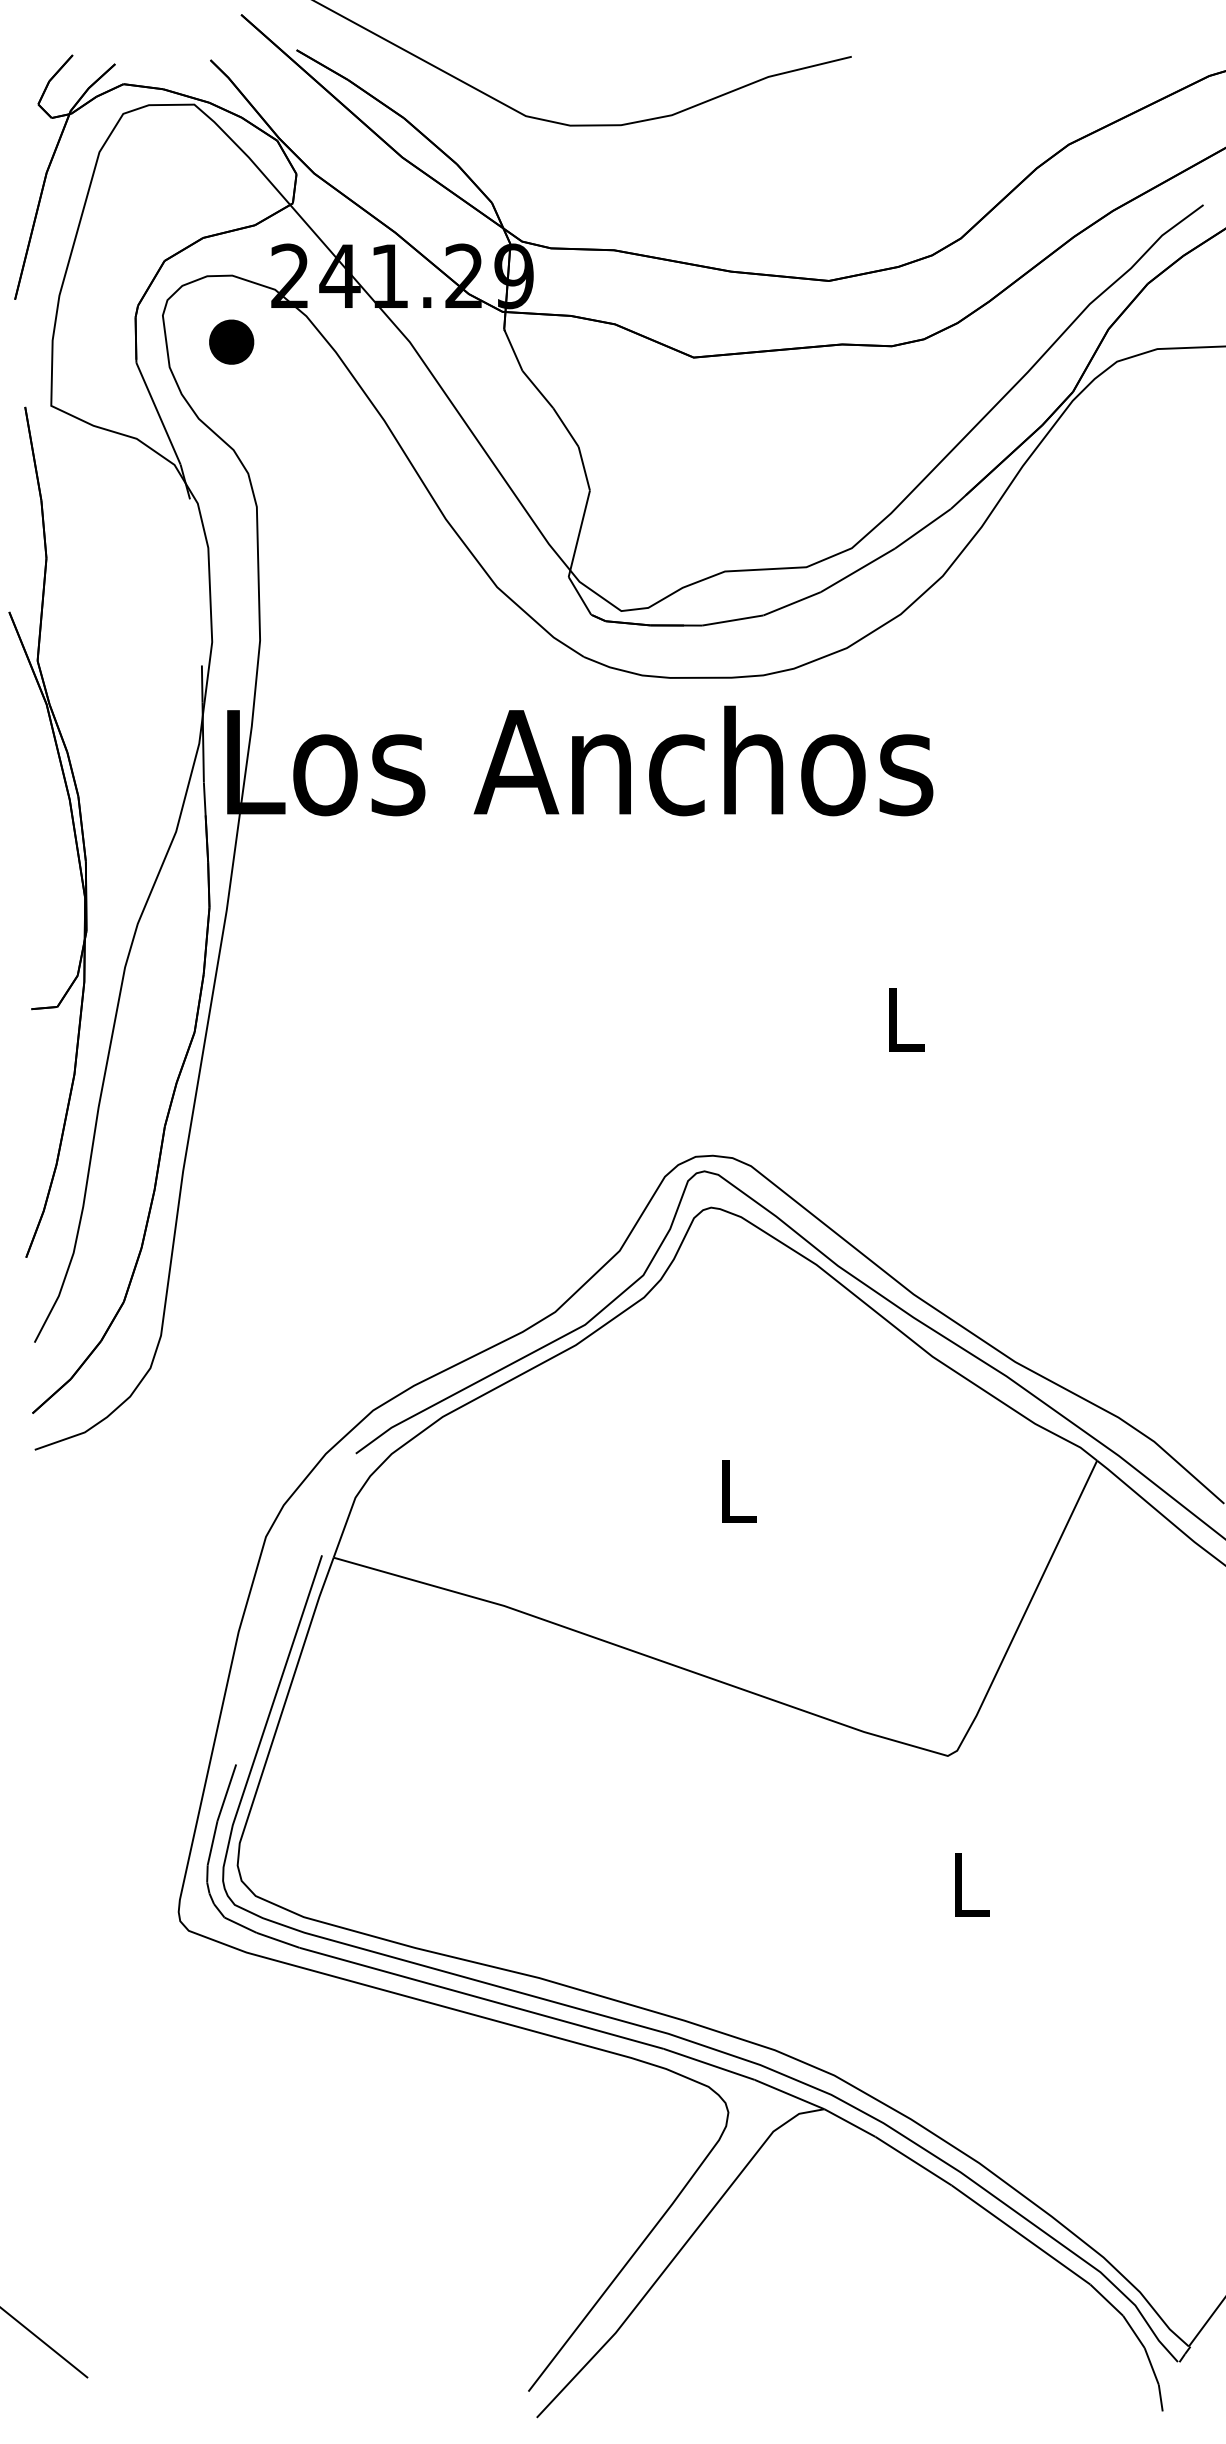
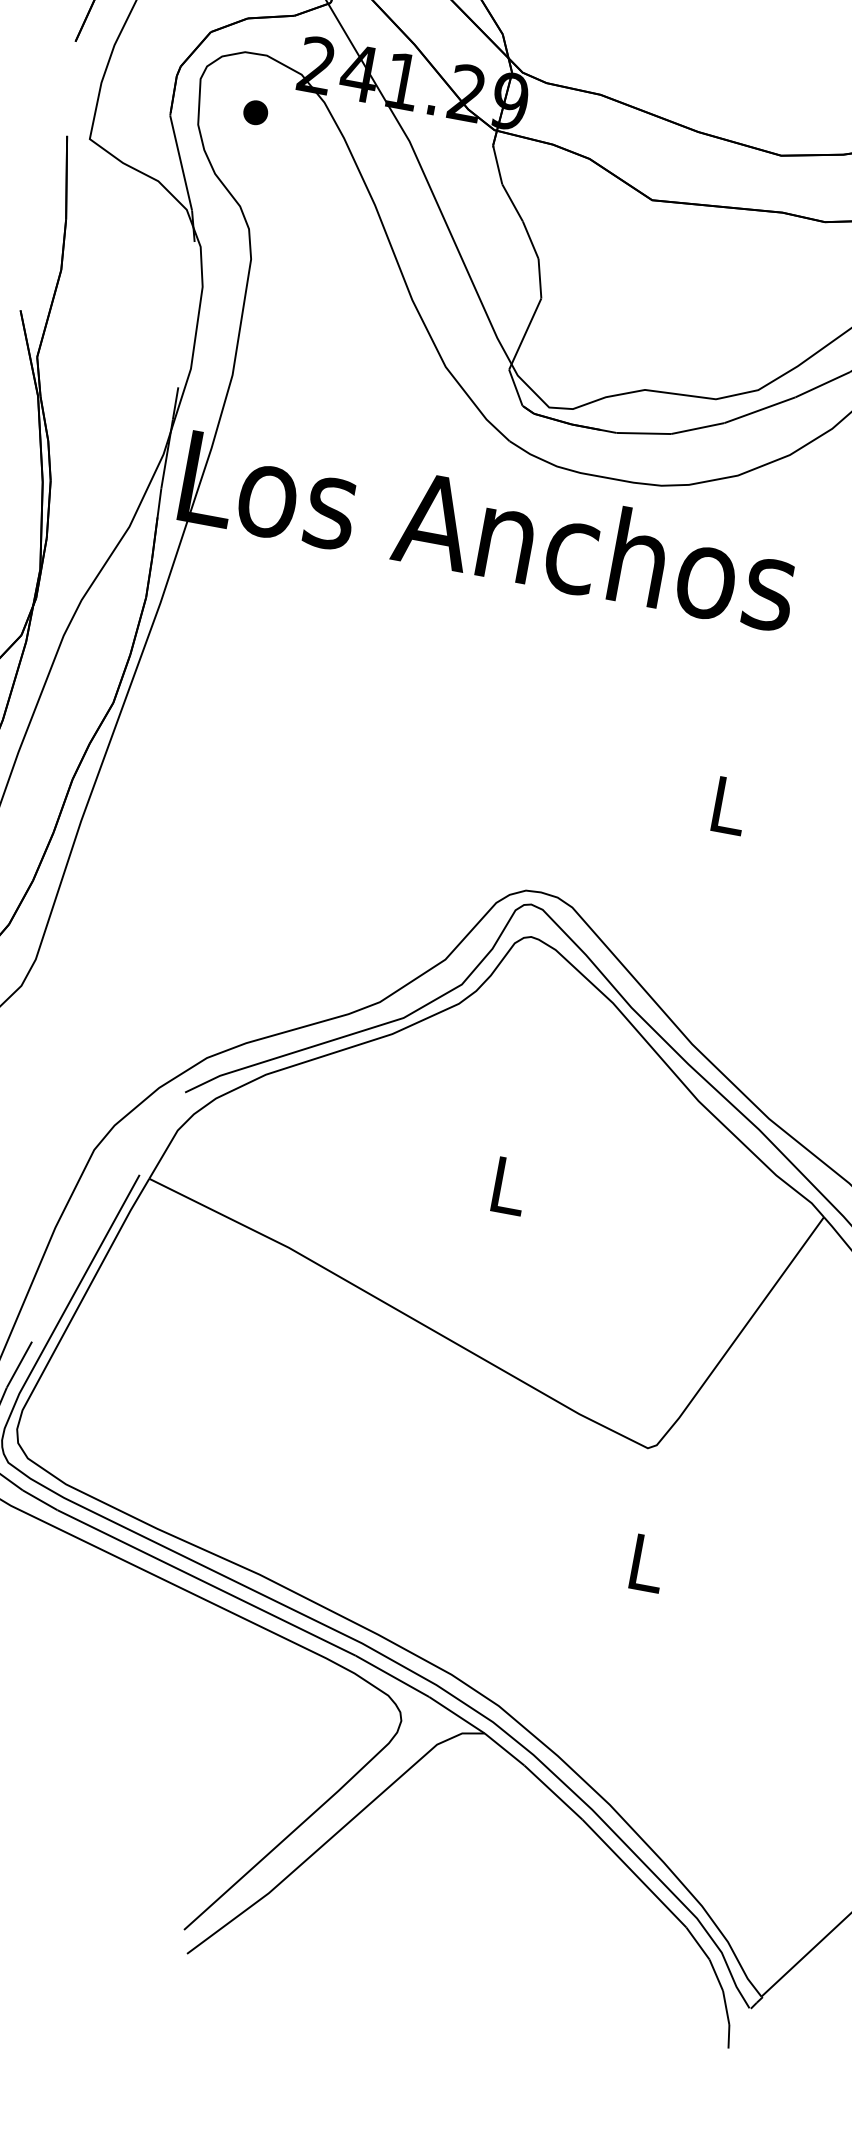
part: (231, 341) -> (255, 112), size x0.62

